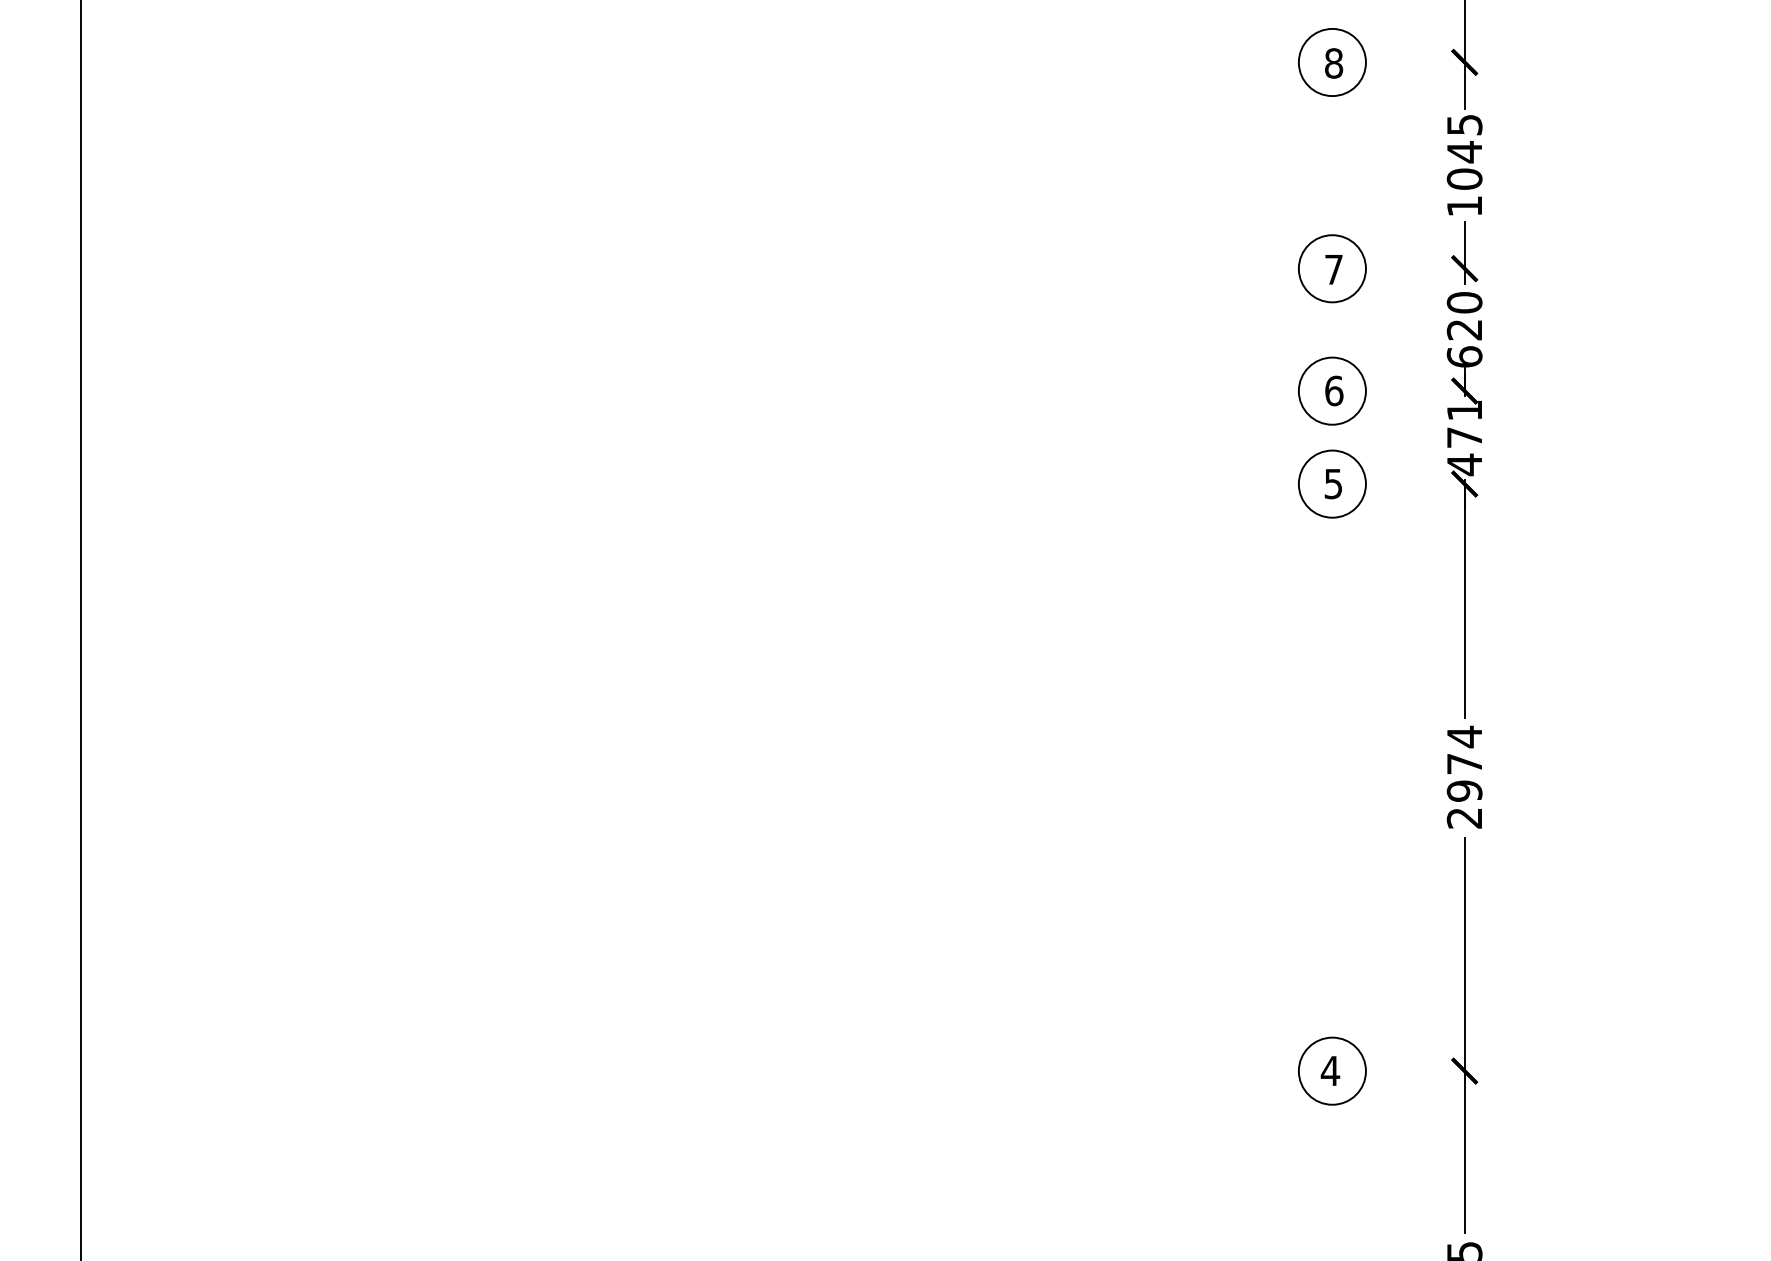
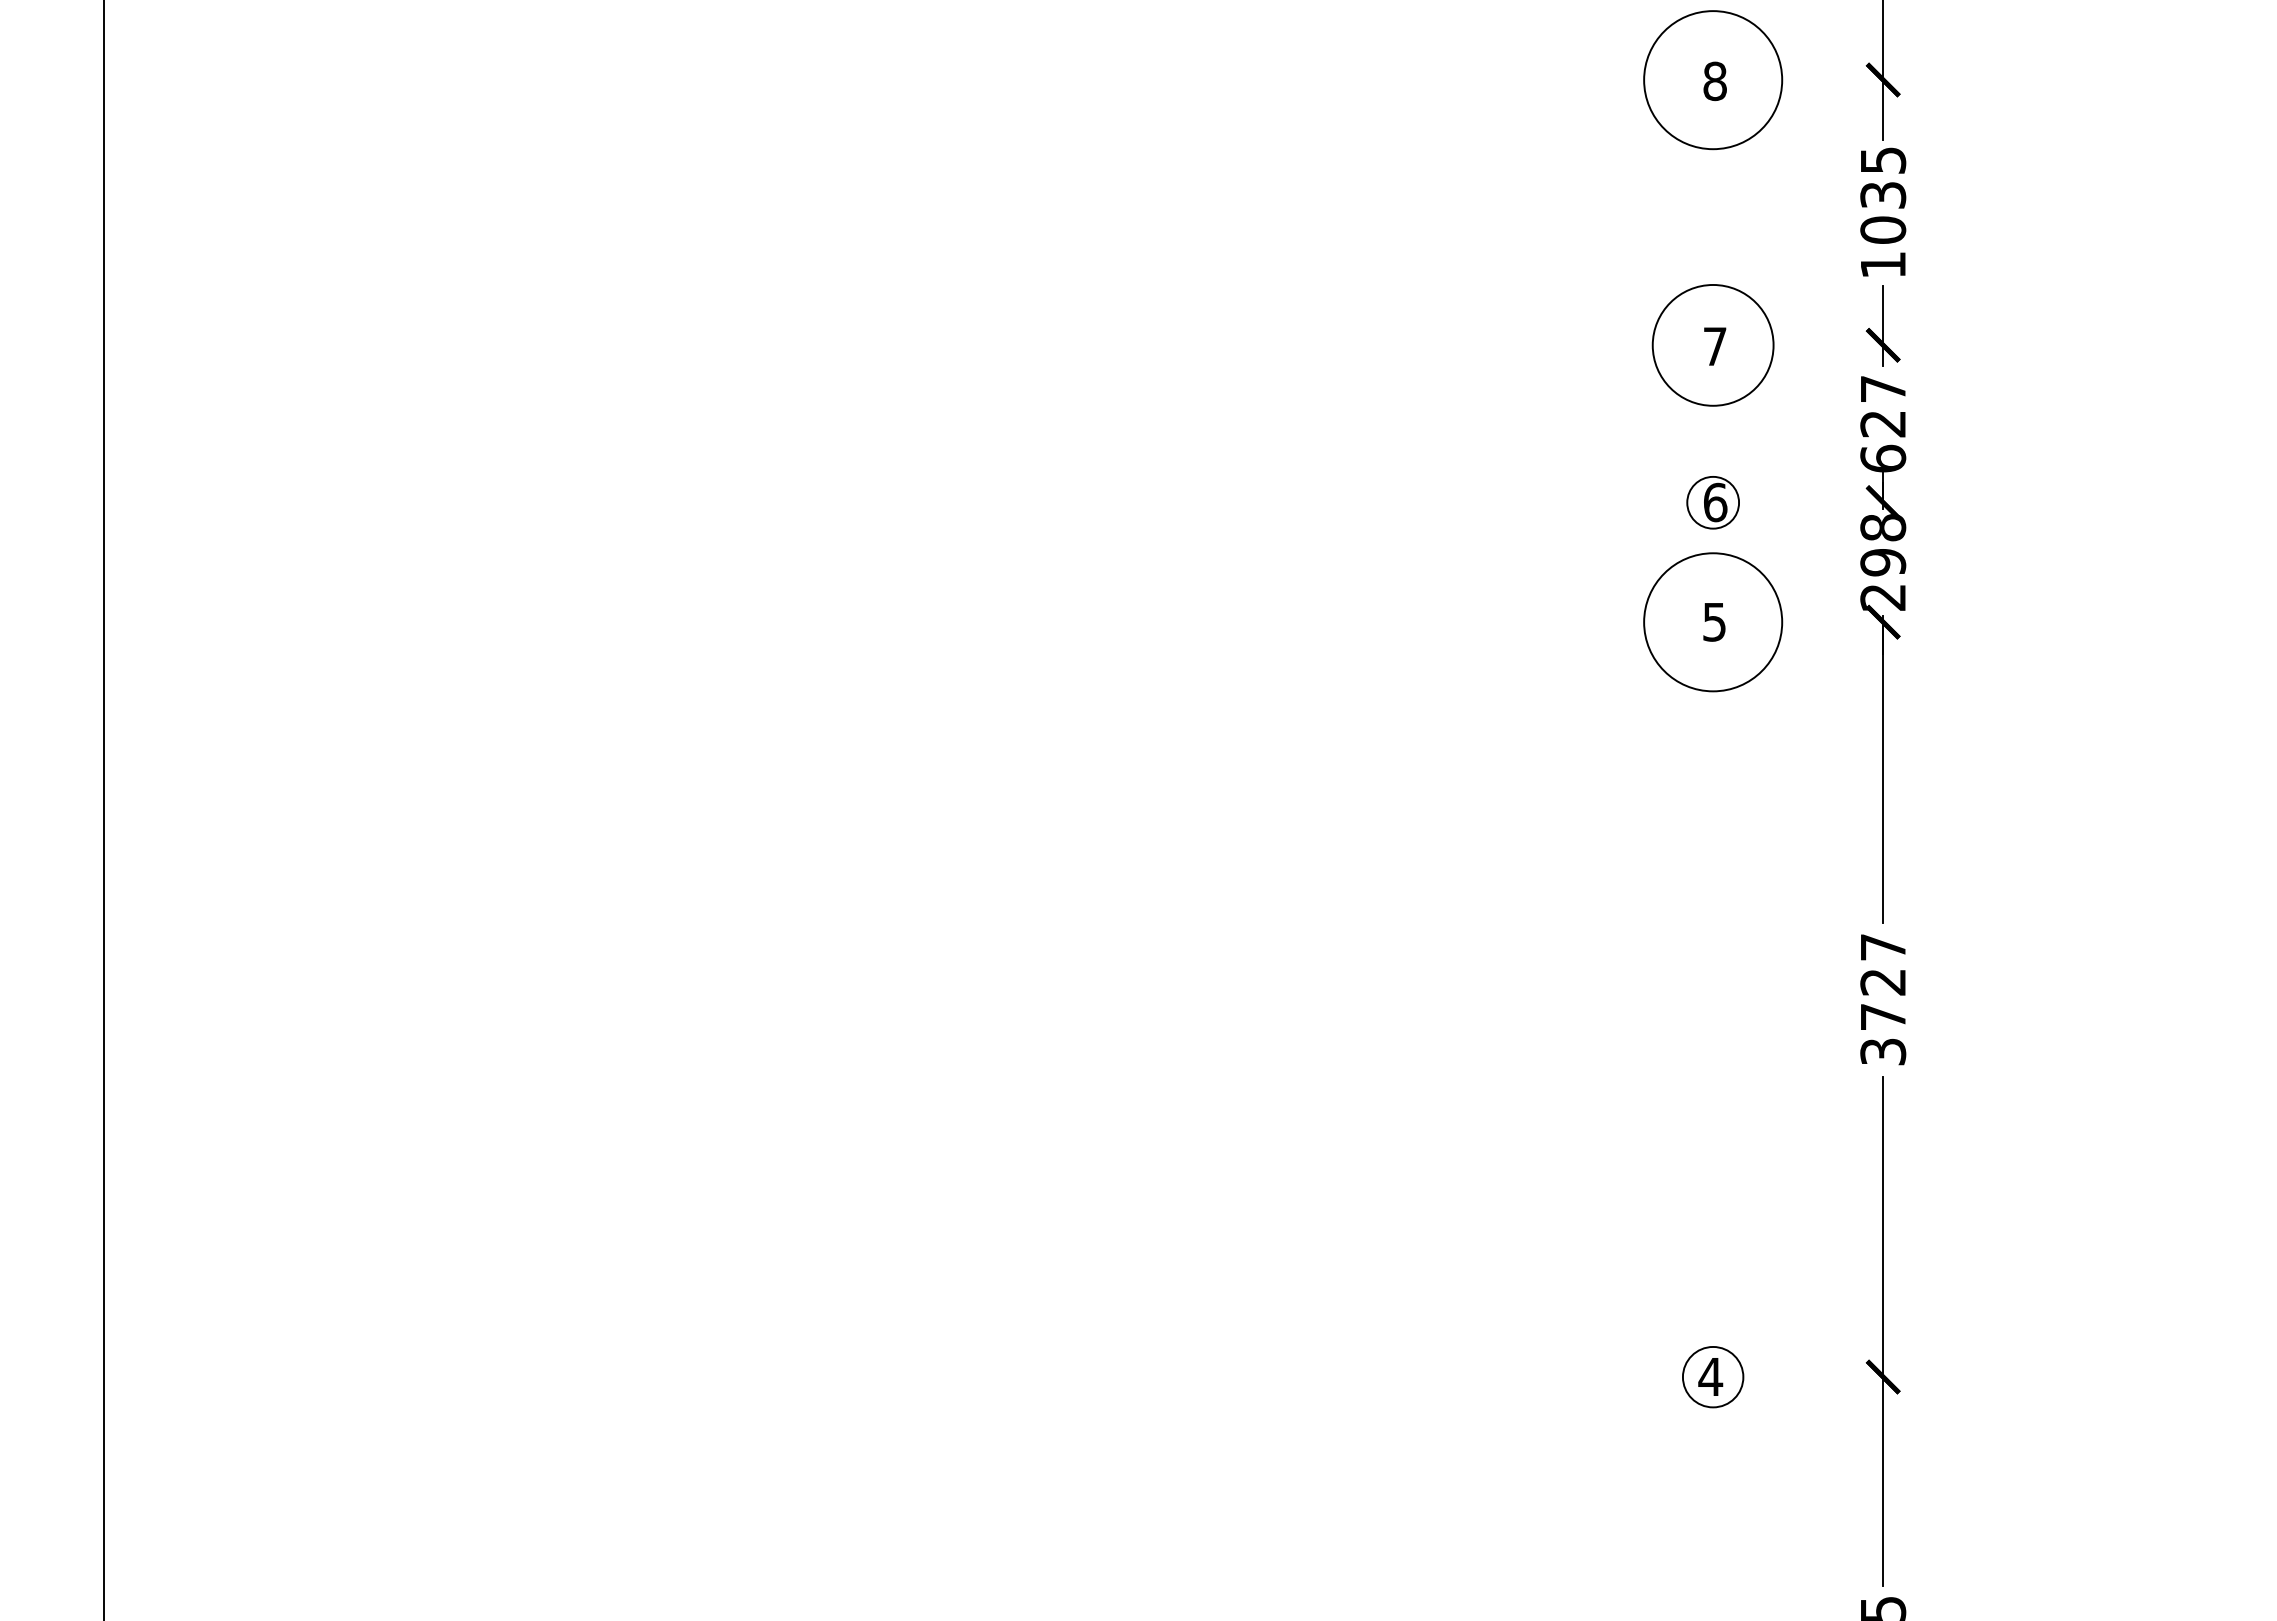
circle: (1332, 62) -> (1713, 80), size x1.6
text: (1464, 152) -> (1883, 195), 1045 -> 1035
circle: (1332, 268) -> (1713, 345), size x1.4
text: (1464, 302) -> (1883, 388), 620 -> 627
circle: (1332, 390) -> (1713, 502), size x0.6
text: (1464, 438) -> (1883, 563), 471 -> 298
circle: (1332, 484) -> (1713, 622), size x1.6
text: (1464, 777) -> (1883, 999), 2974 -> 3727
circle: (1332, 1071) -> (1713, 1377), size x0.7

